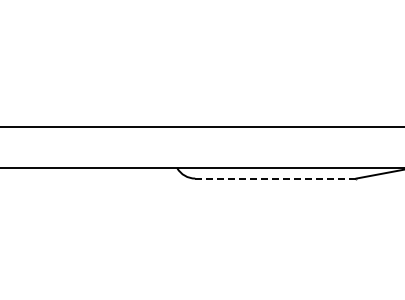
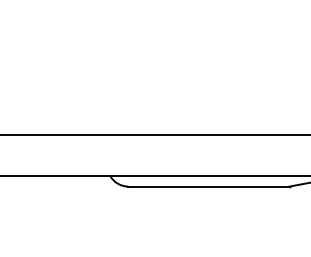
line: (275, 178) -> (208, 186), dashed -> solid

